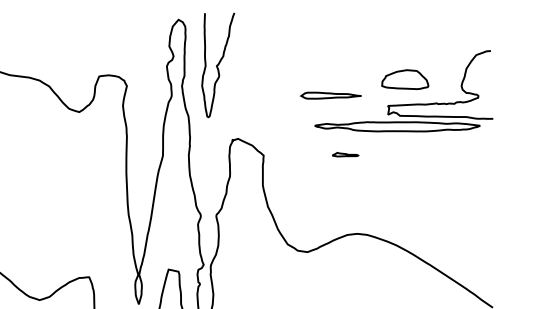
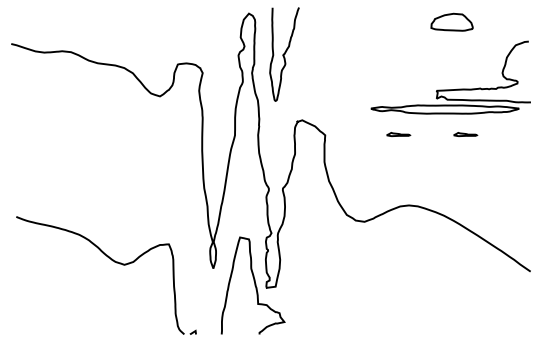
part: (404, 78) -> (451, 21), moved
part: (329, 95) -> (384, 81), removed
line: (420, 154) -> (465, 134), added

